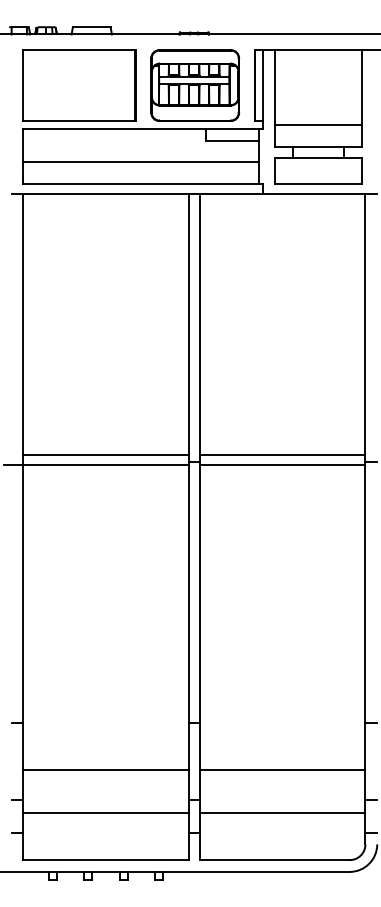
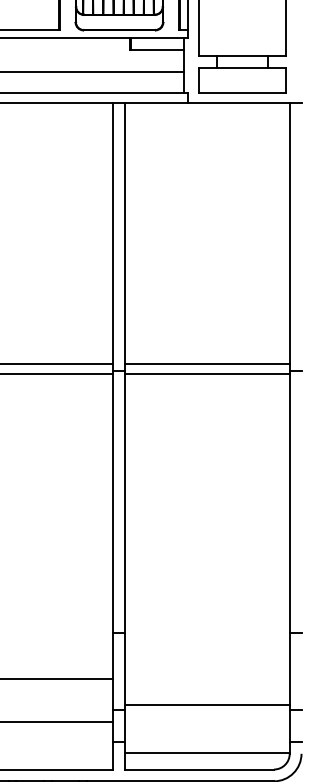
line: (318, 124) -> (242, 33), removed
line: (282, 769) -> (206, 704), moved
line: (282, 812) -> (206, 752), moved

